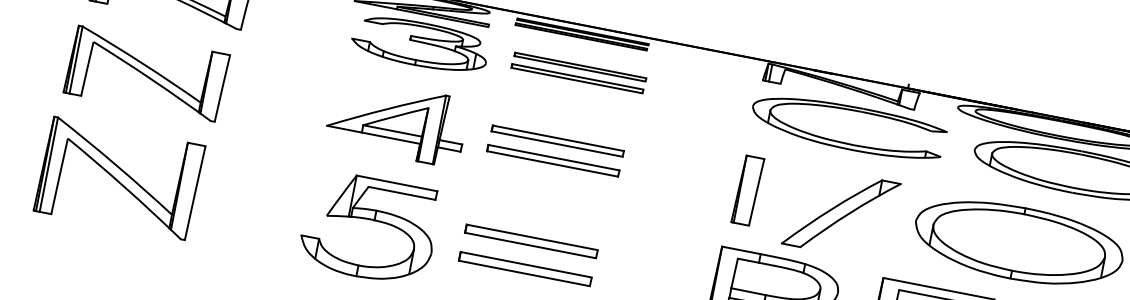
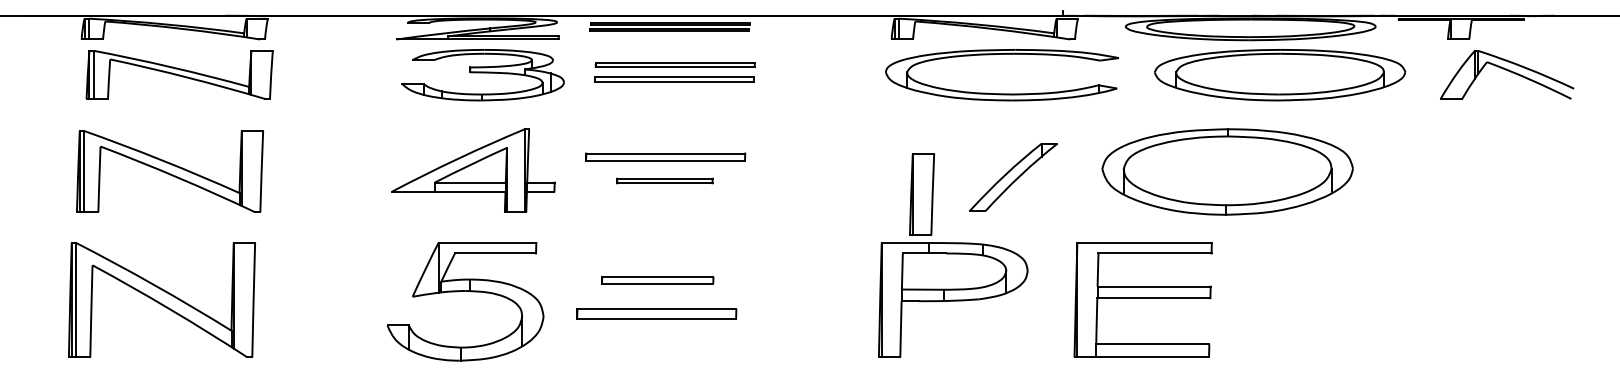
part: (553, 160) -> (664, 180), size x0.6
part: (747, 190) -> (921, 194), moved
part: (841, 213) -> (1013, 177), size x0.7
part: (531, 240) -> (657, 279), size x0.7

